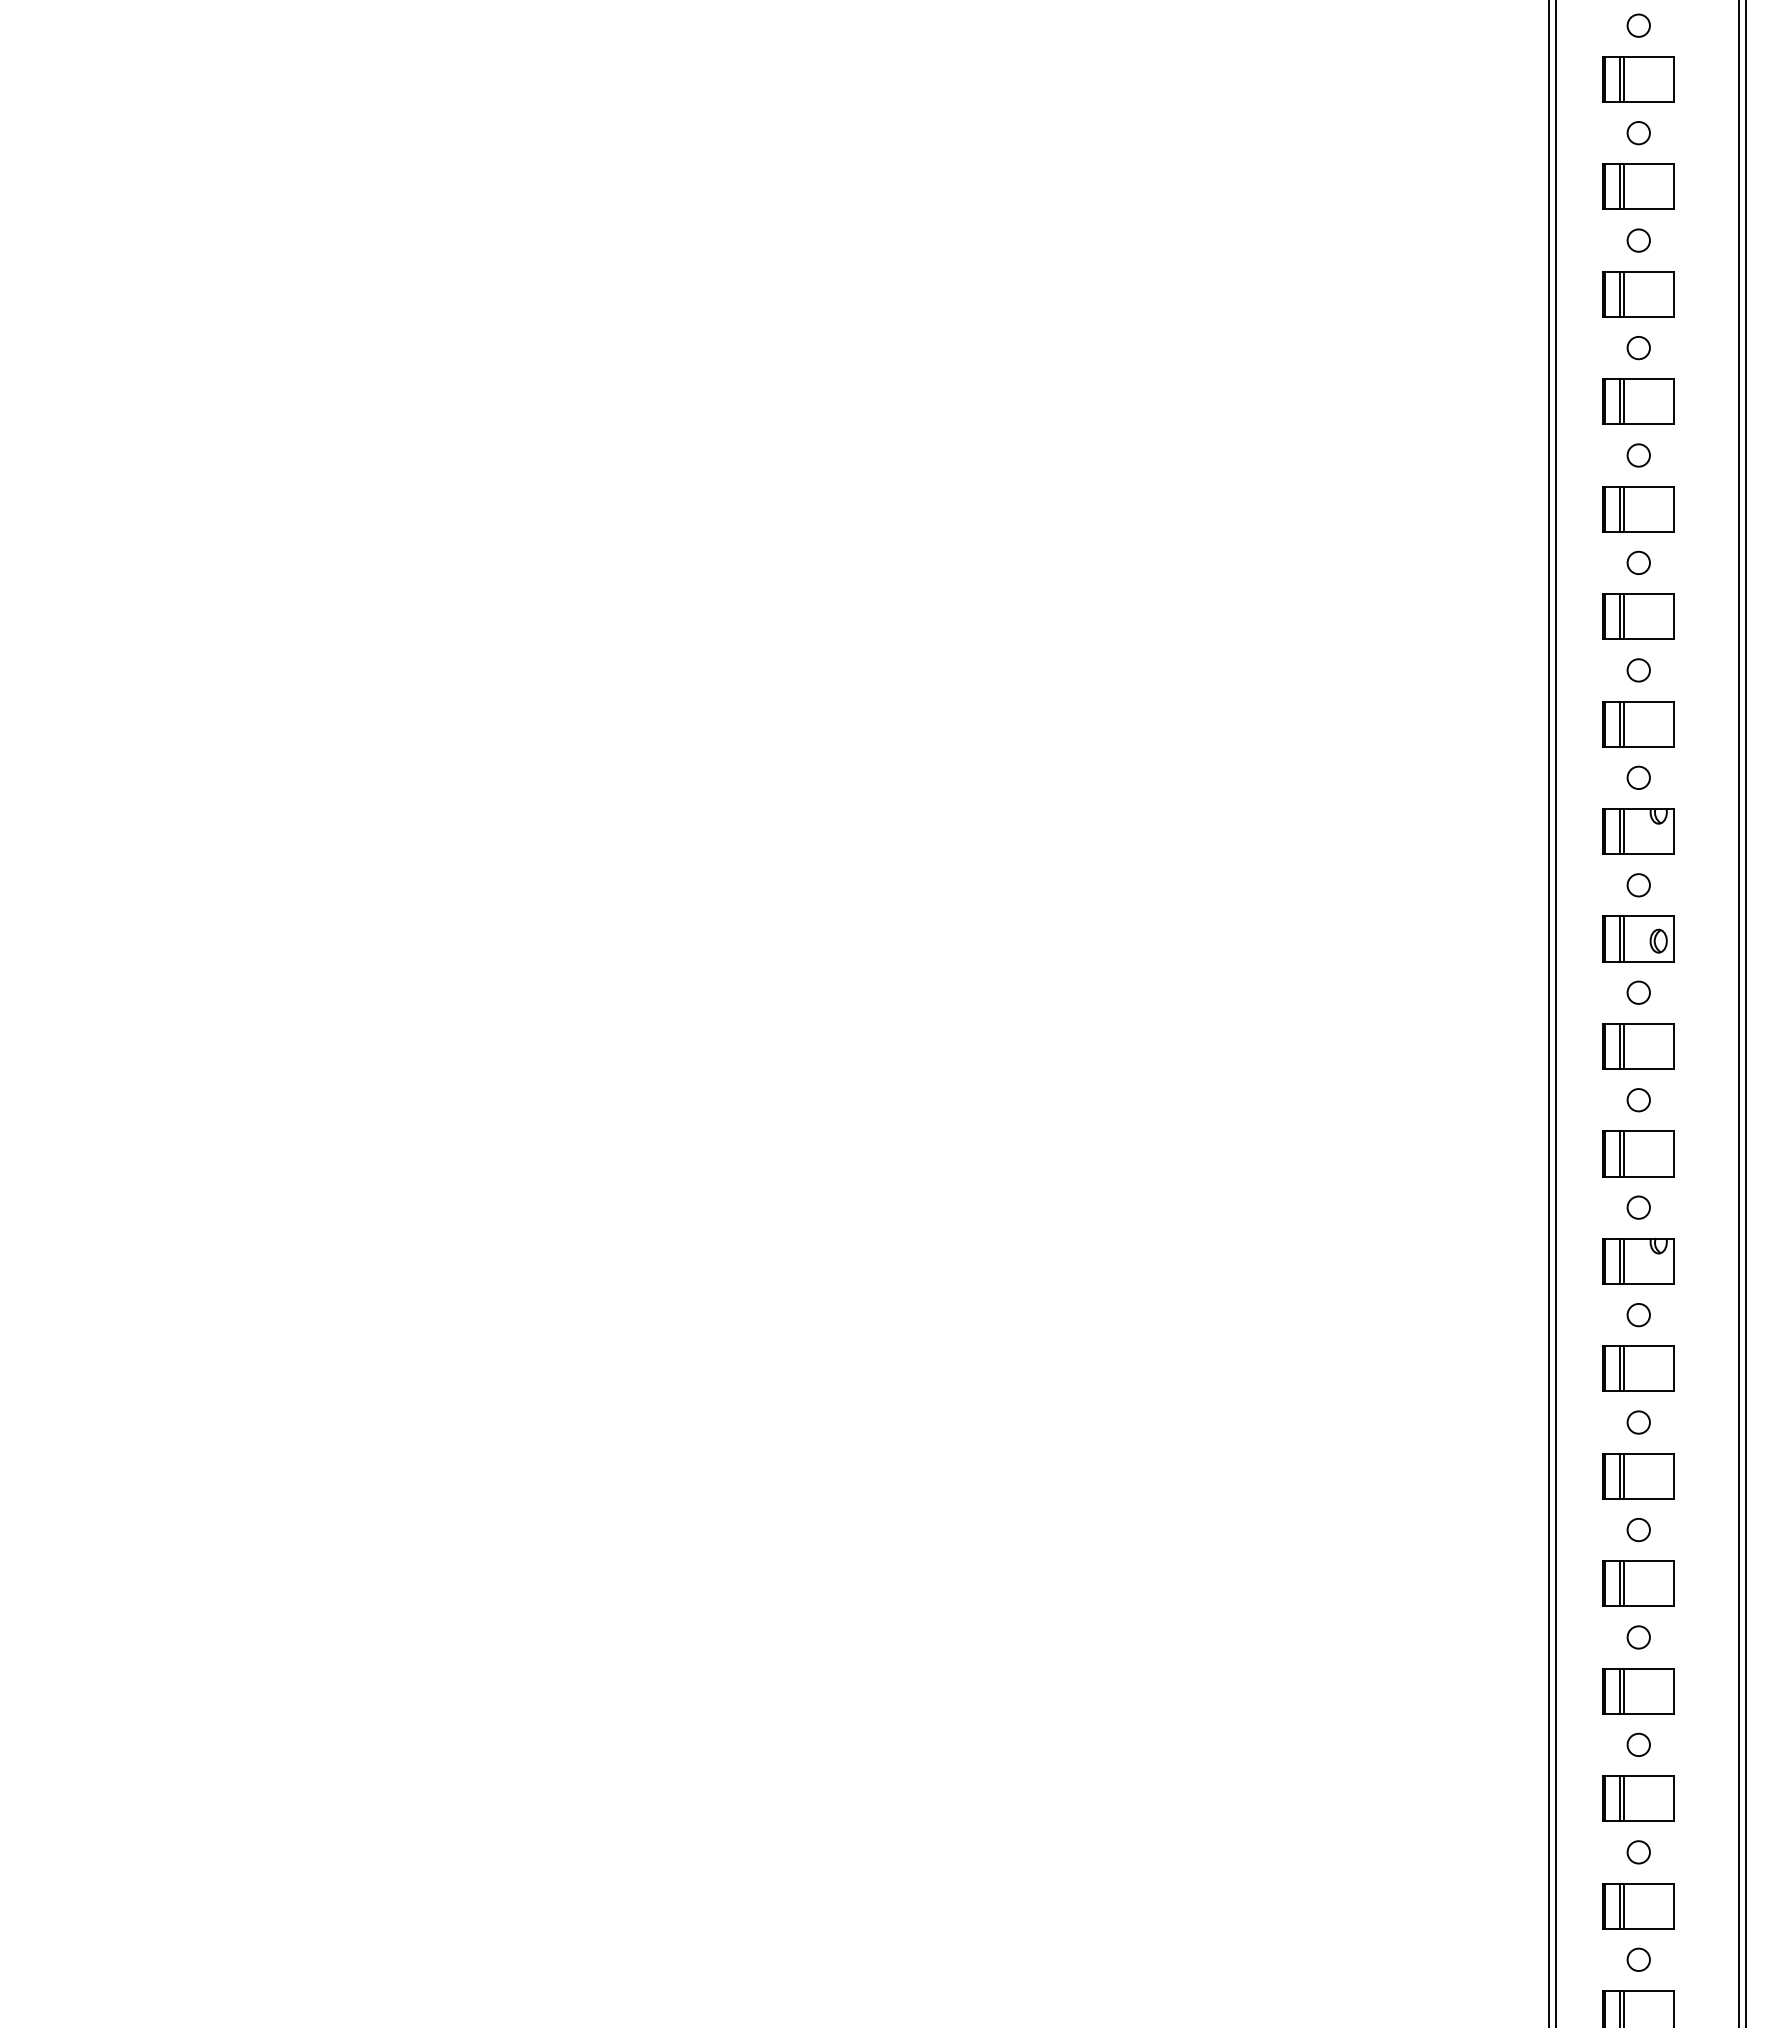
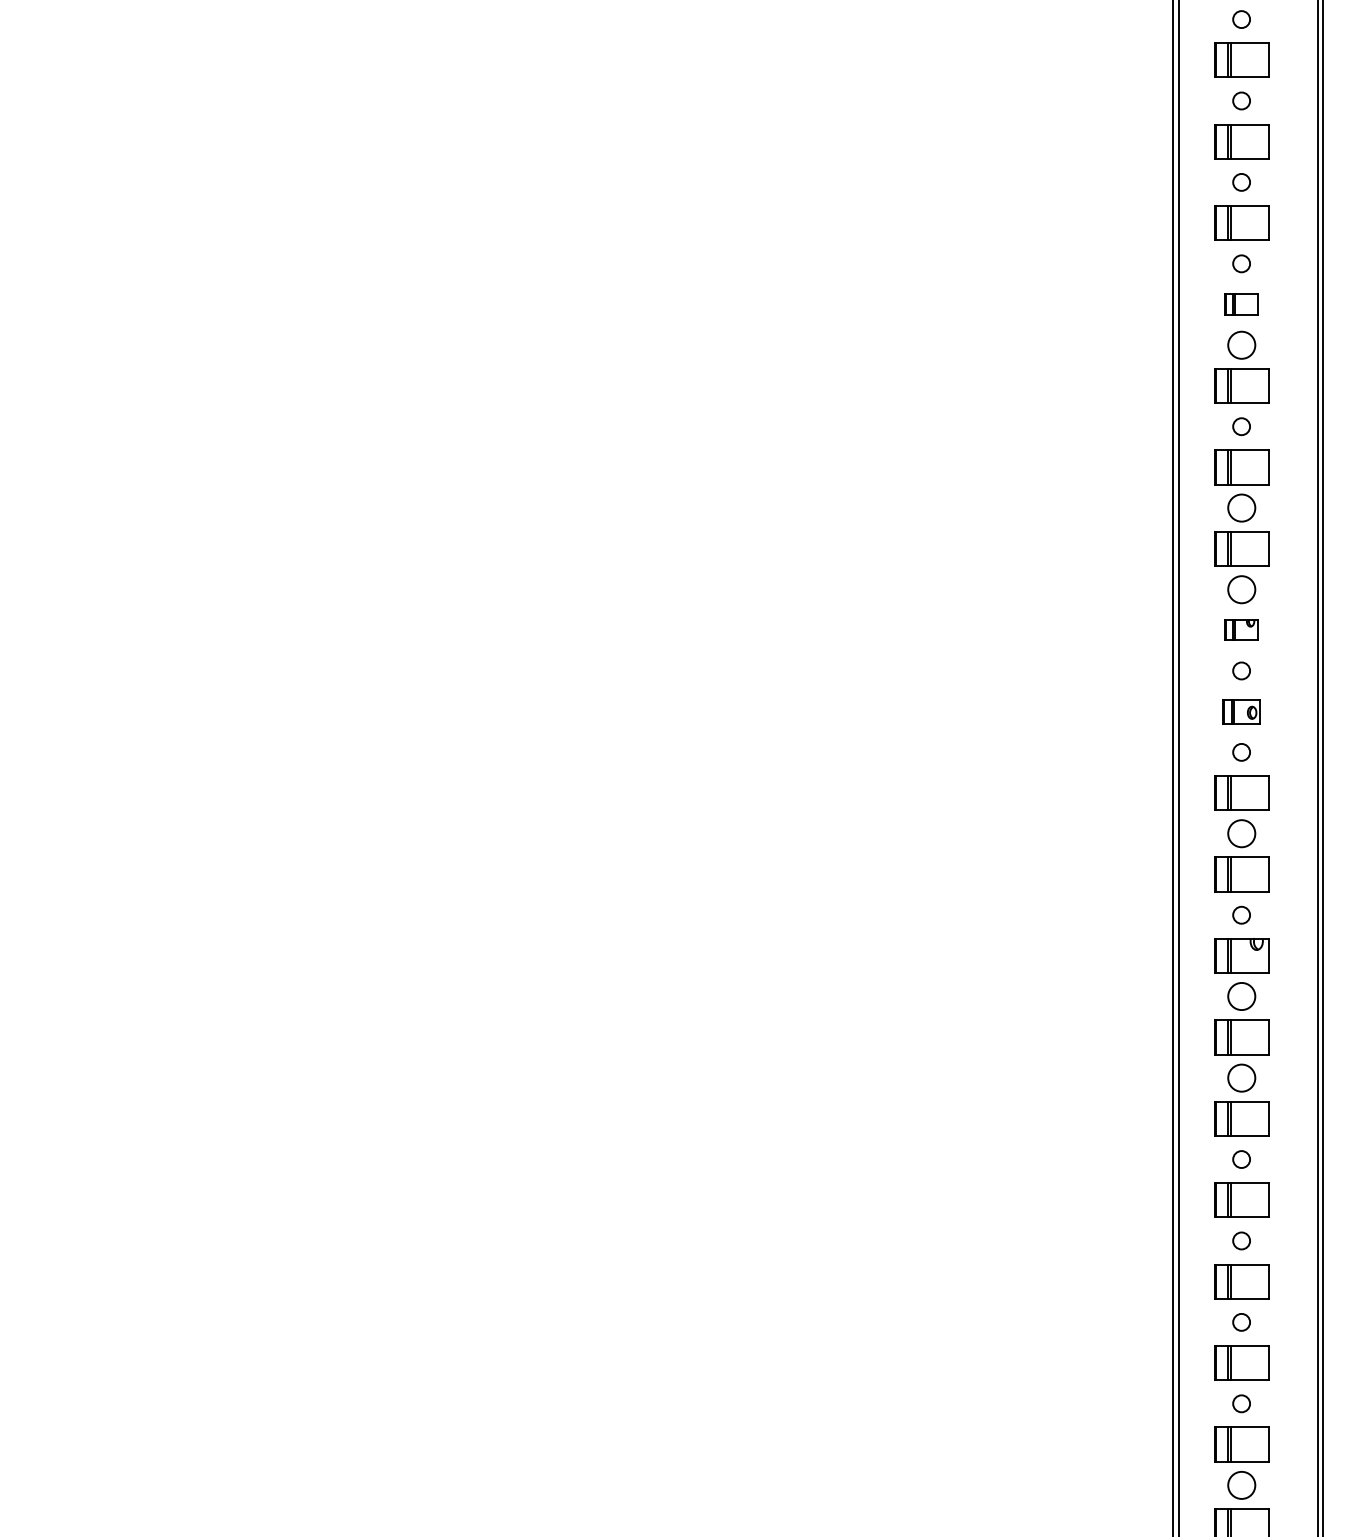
part: (1638, 401) -> (1241, 304), size x0.6
circle: (1638, 455) -> (1241, 345), size x1.6
circle: (1638, 670) -> (1241, 508), size x1.6
circle: (1638, 777) -> (1241, 589), size x1.6
part: (1638, 831) -> (1241, 630), size x0.6
part: (1638, 938) -> (1241, 711), size x0.7
circle: (1638, 1100) -> (1241, 834), size x1.6
circle: (1638, 1315) -> (1241, 996), size x1.6
circle: (1638, 1422) -> (1241, 1078), size x1.6
circle: (1638, 1959) -> (1241, 1484), size x1.6

